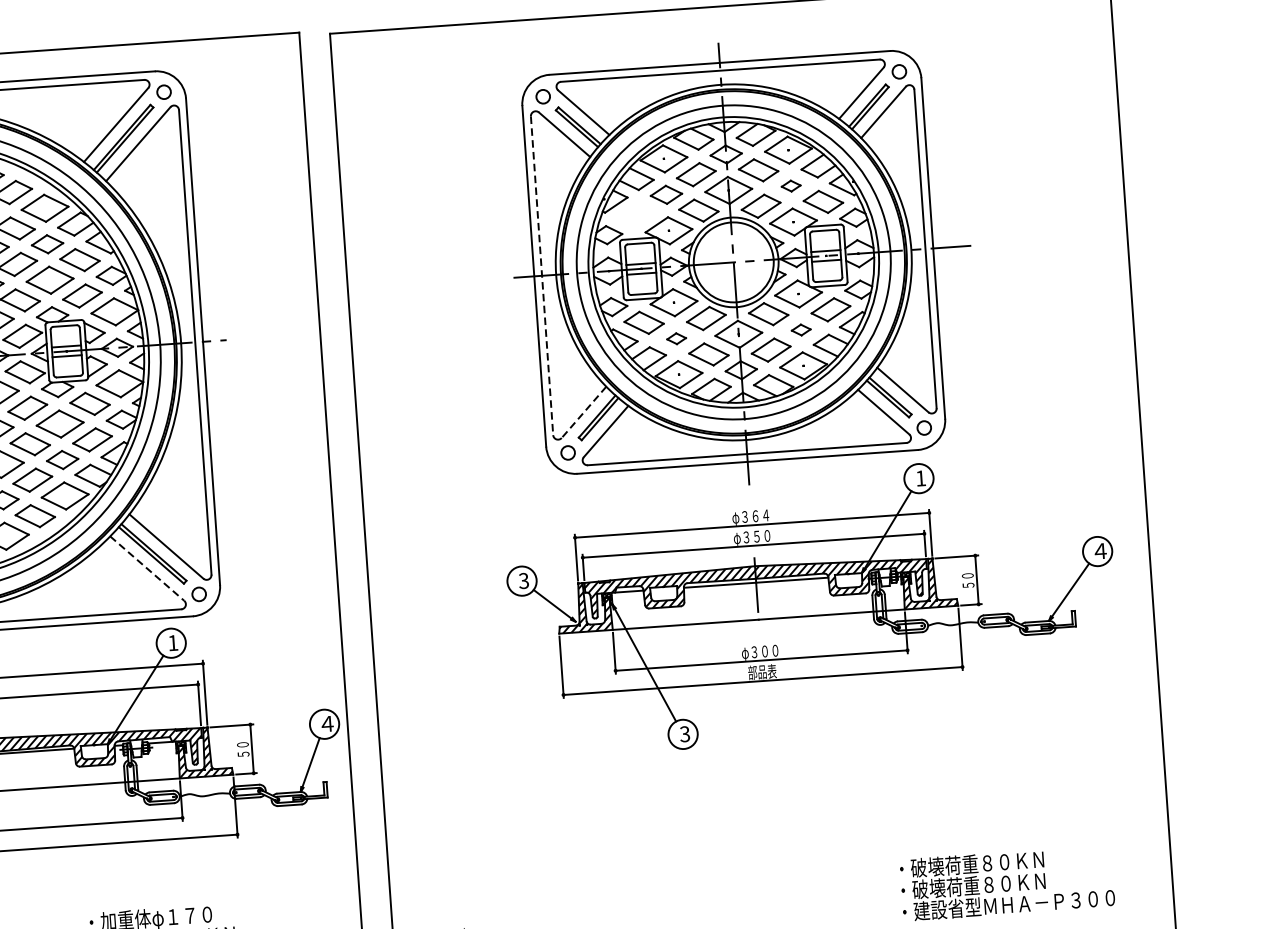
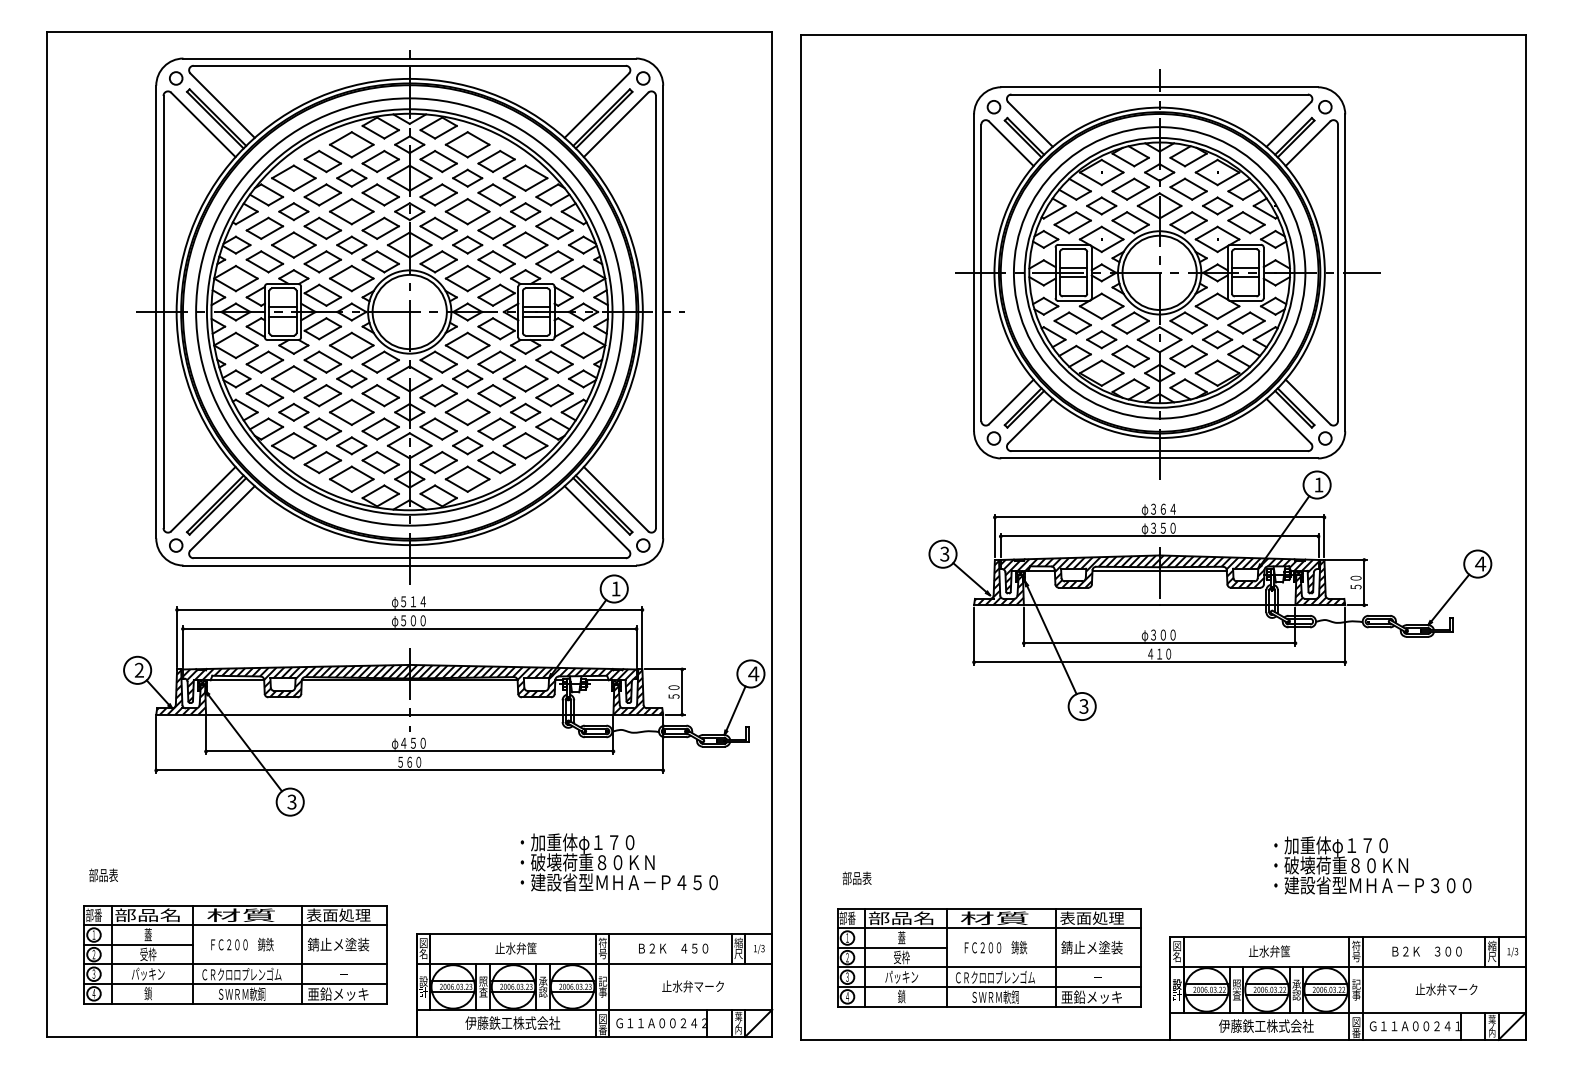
part: (790, 185) -> (1217, 205), size x1.67
part: (636, 214) -> (1072, 222), added
line: (542, 276) -> (981, 273), dashed -> solid
part: (800, 329) -> (1217, 339), size x1.67
part: (676, 338) -> (1101, 339), size x1.67
line: (584, 411) -> (1011, 401), dashed -> solid
line: (146, 568) -> (596, 518), dashed -> solid
text: (762, 671) -> (1159, 653), 部品表 -> ４１０
text: (977, 865) -> (1346, 846), ・破壊荷重８０ＫＮ -> ・加重体φ１７０

